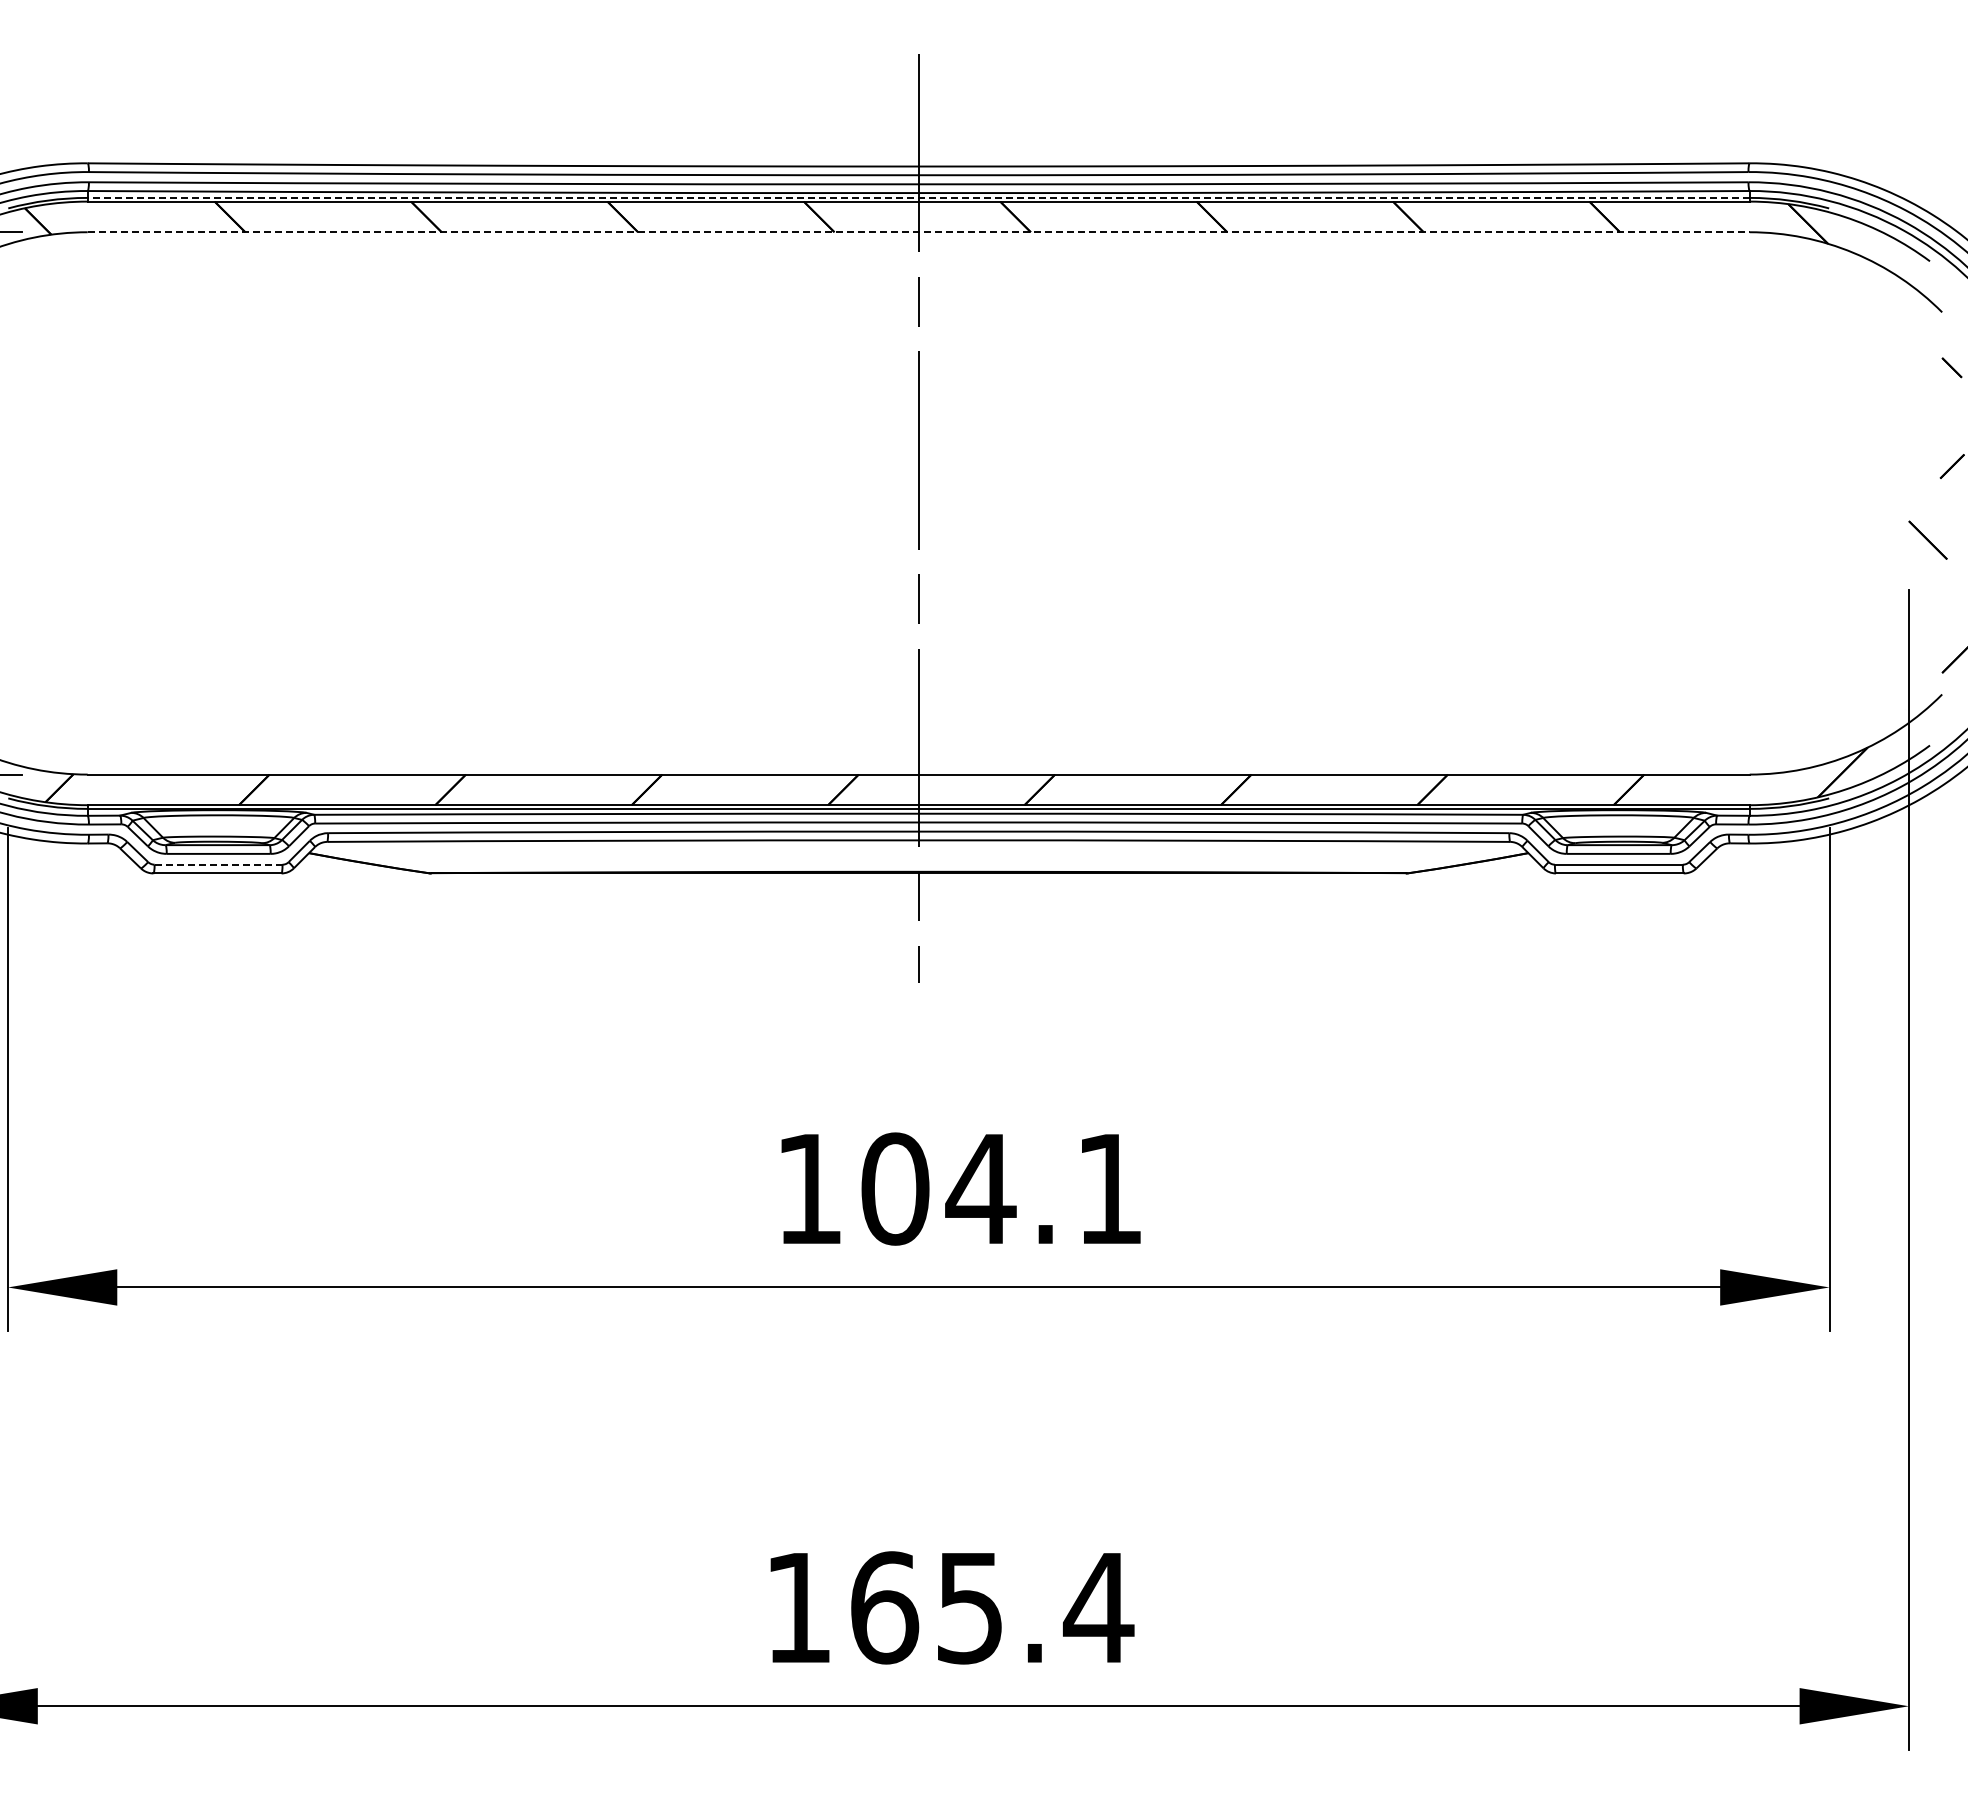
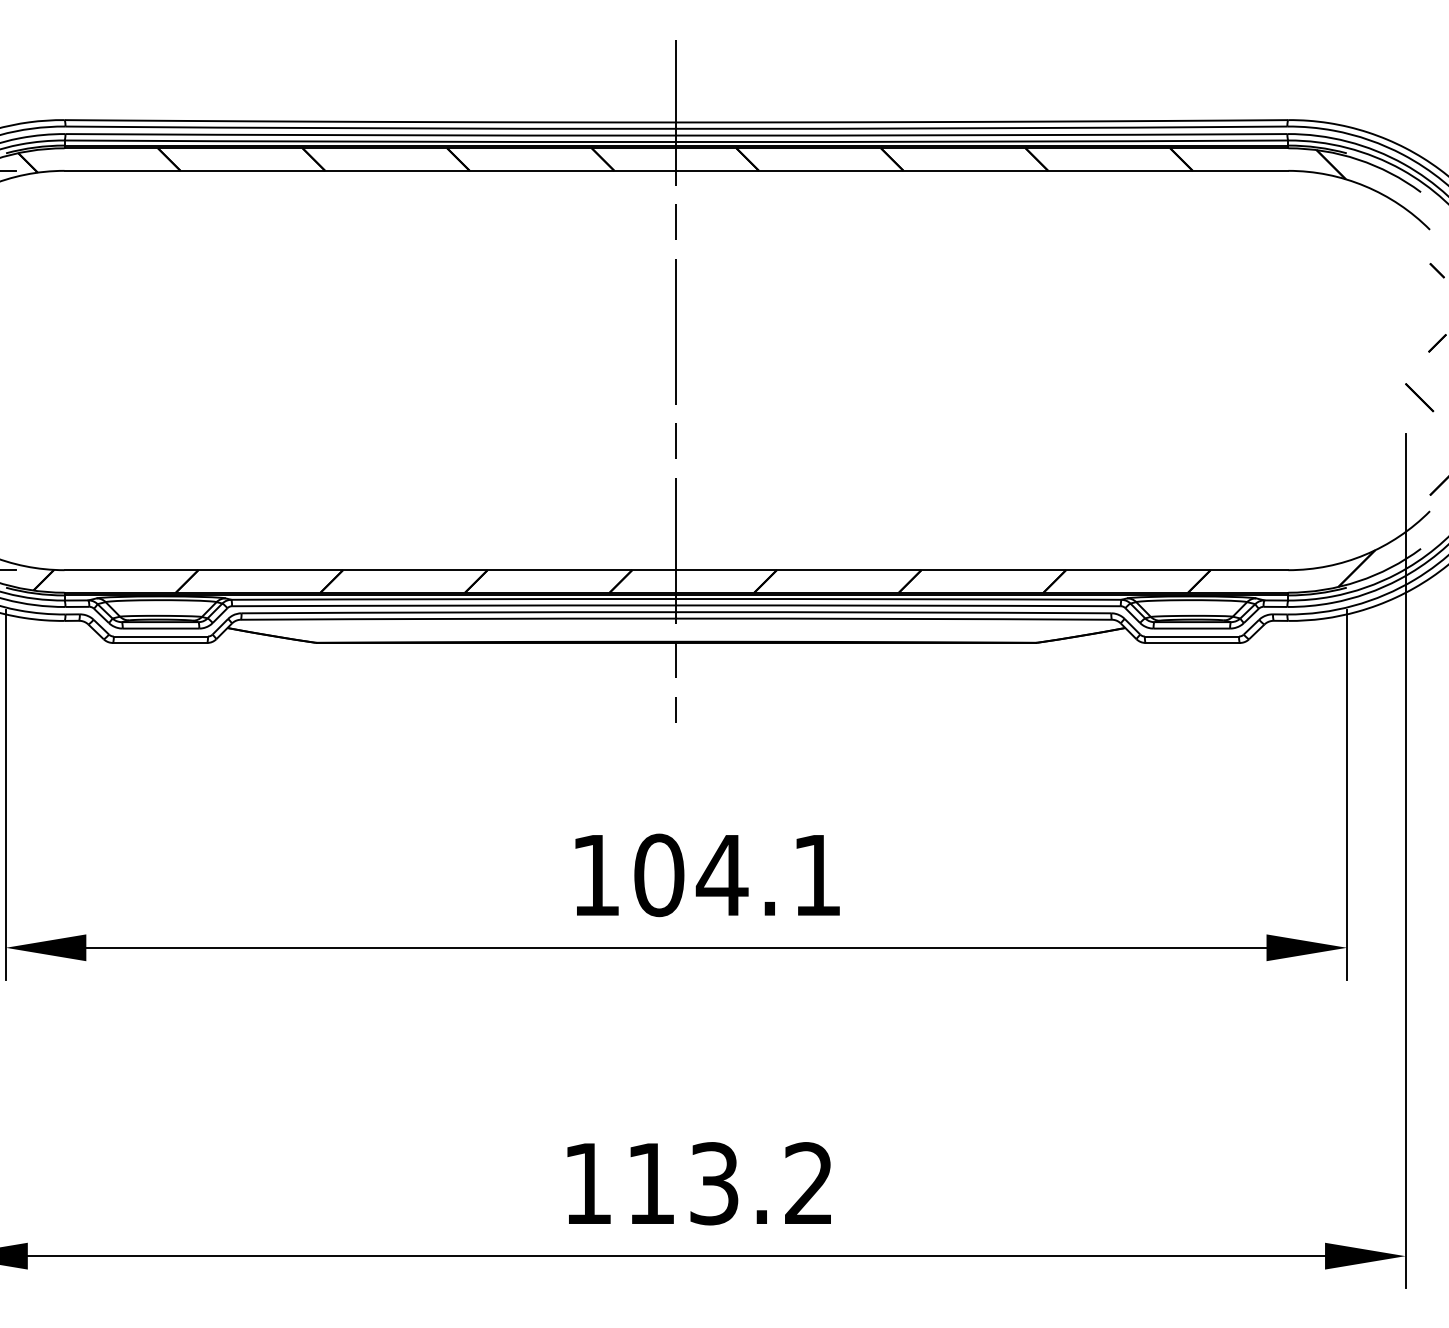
line: (918, 197) -> (676, 145), dashed -> solid
line: (919, 232) -> (677, 171), dashed -> solid
line: (218, 864) -> (160, 636), dashed -> solid
text: (992, 1607) -> (730, 1183), 165.4 -> 113.2

